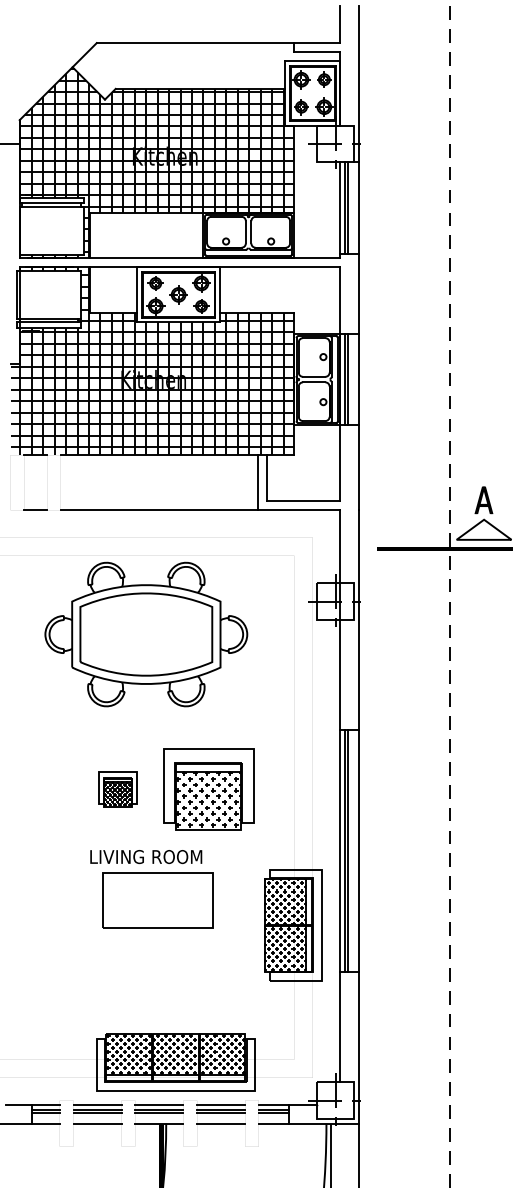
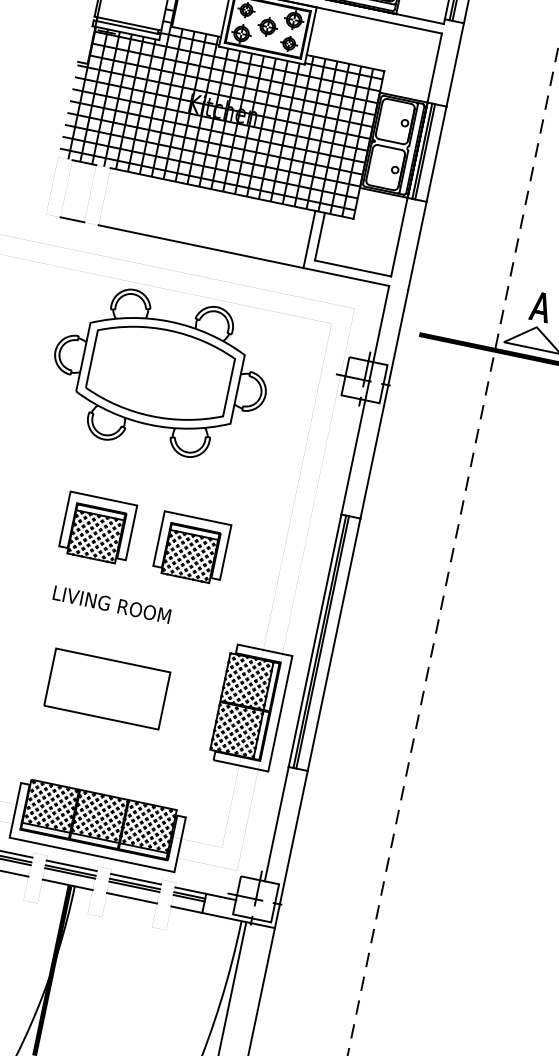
part: (117, 789) -> (96, 528), size x1.67
part: (208, 789) -> (191, 548), size x0.71
part: (157, 900) -> (106, 688), moved

